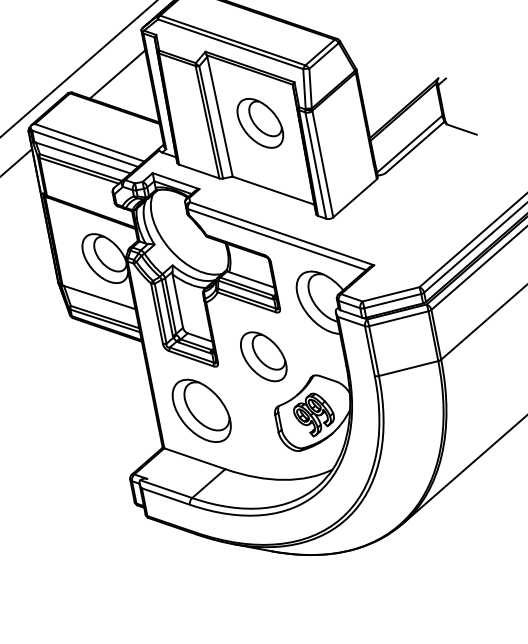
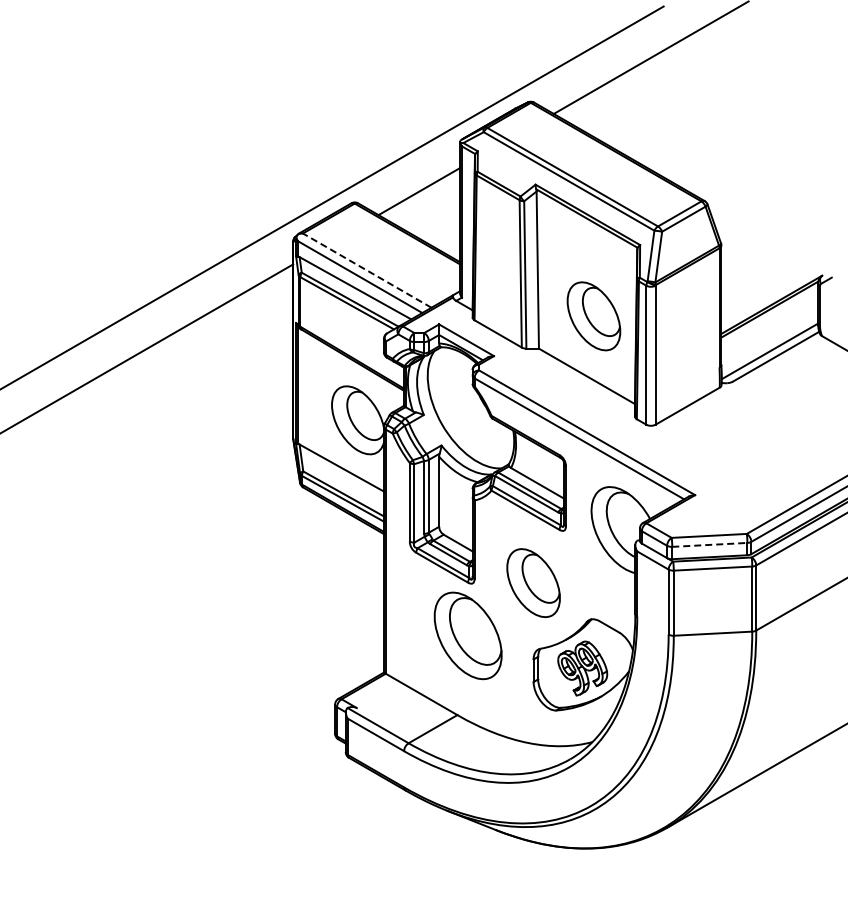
part: (260, 123) -> (593, 316), moved
line: (89, 142) -> (366, 270), solid -> dashed
line: (392, 300) -> (709, 544), solid -> dashed
part: (201, 410) -> (467, 635), moved

